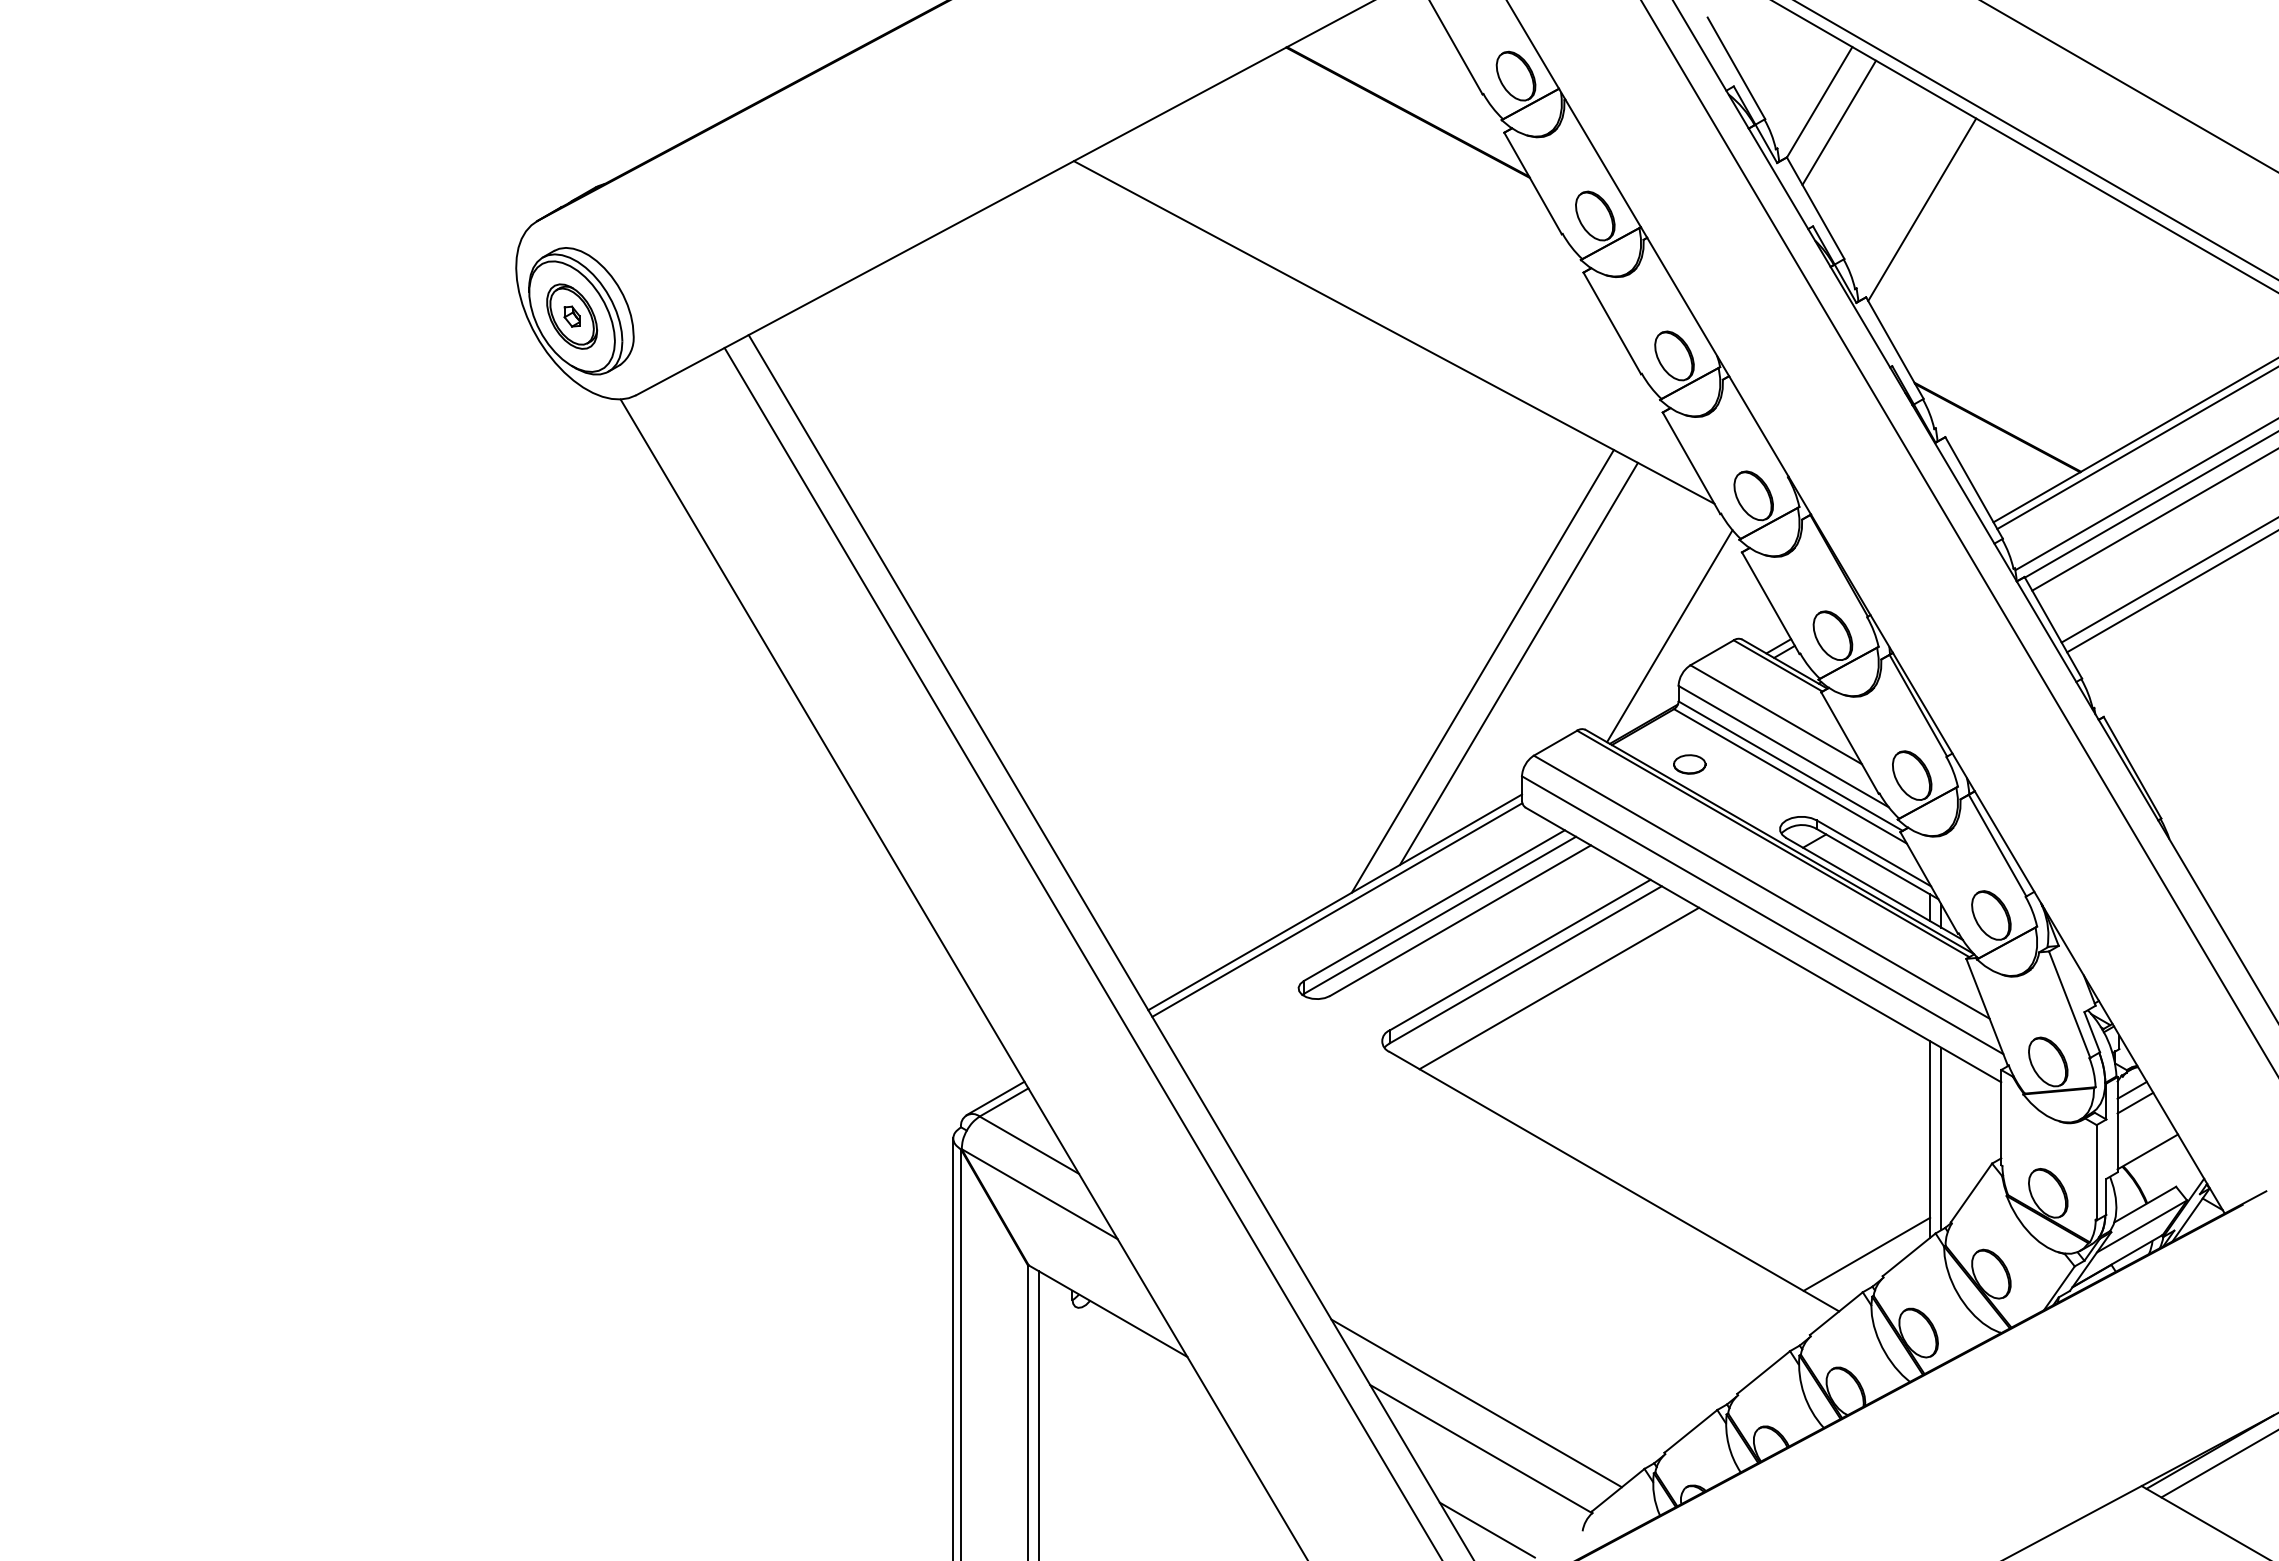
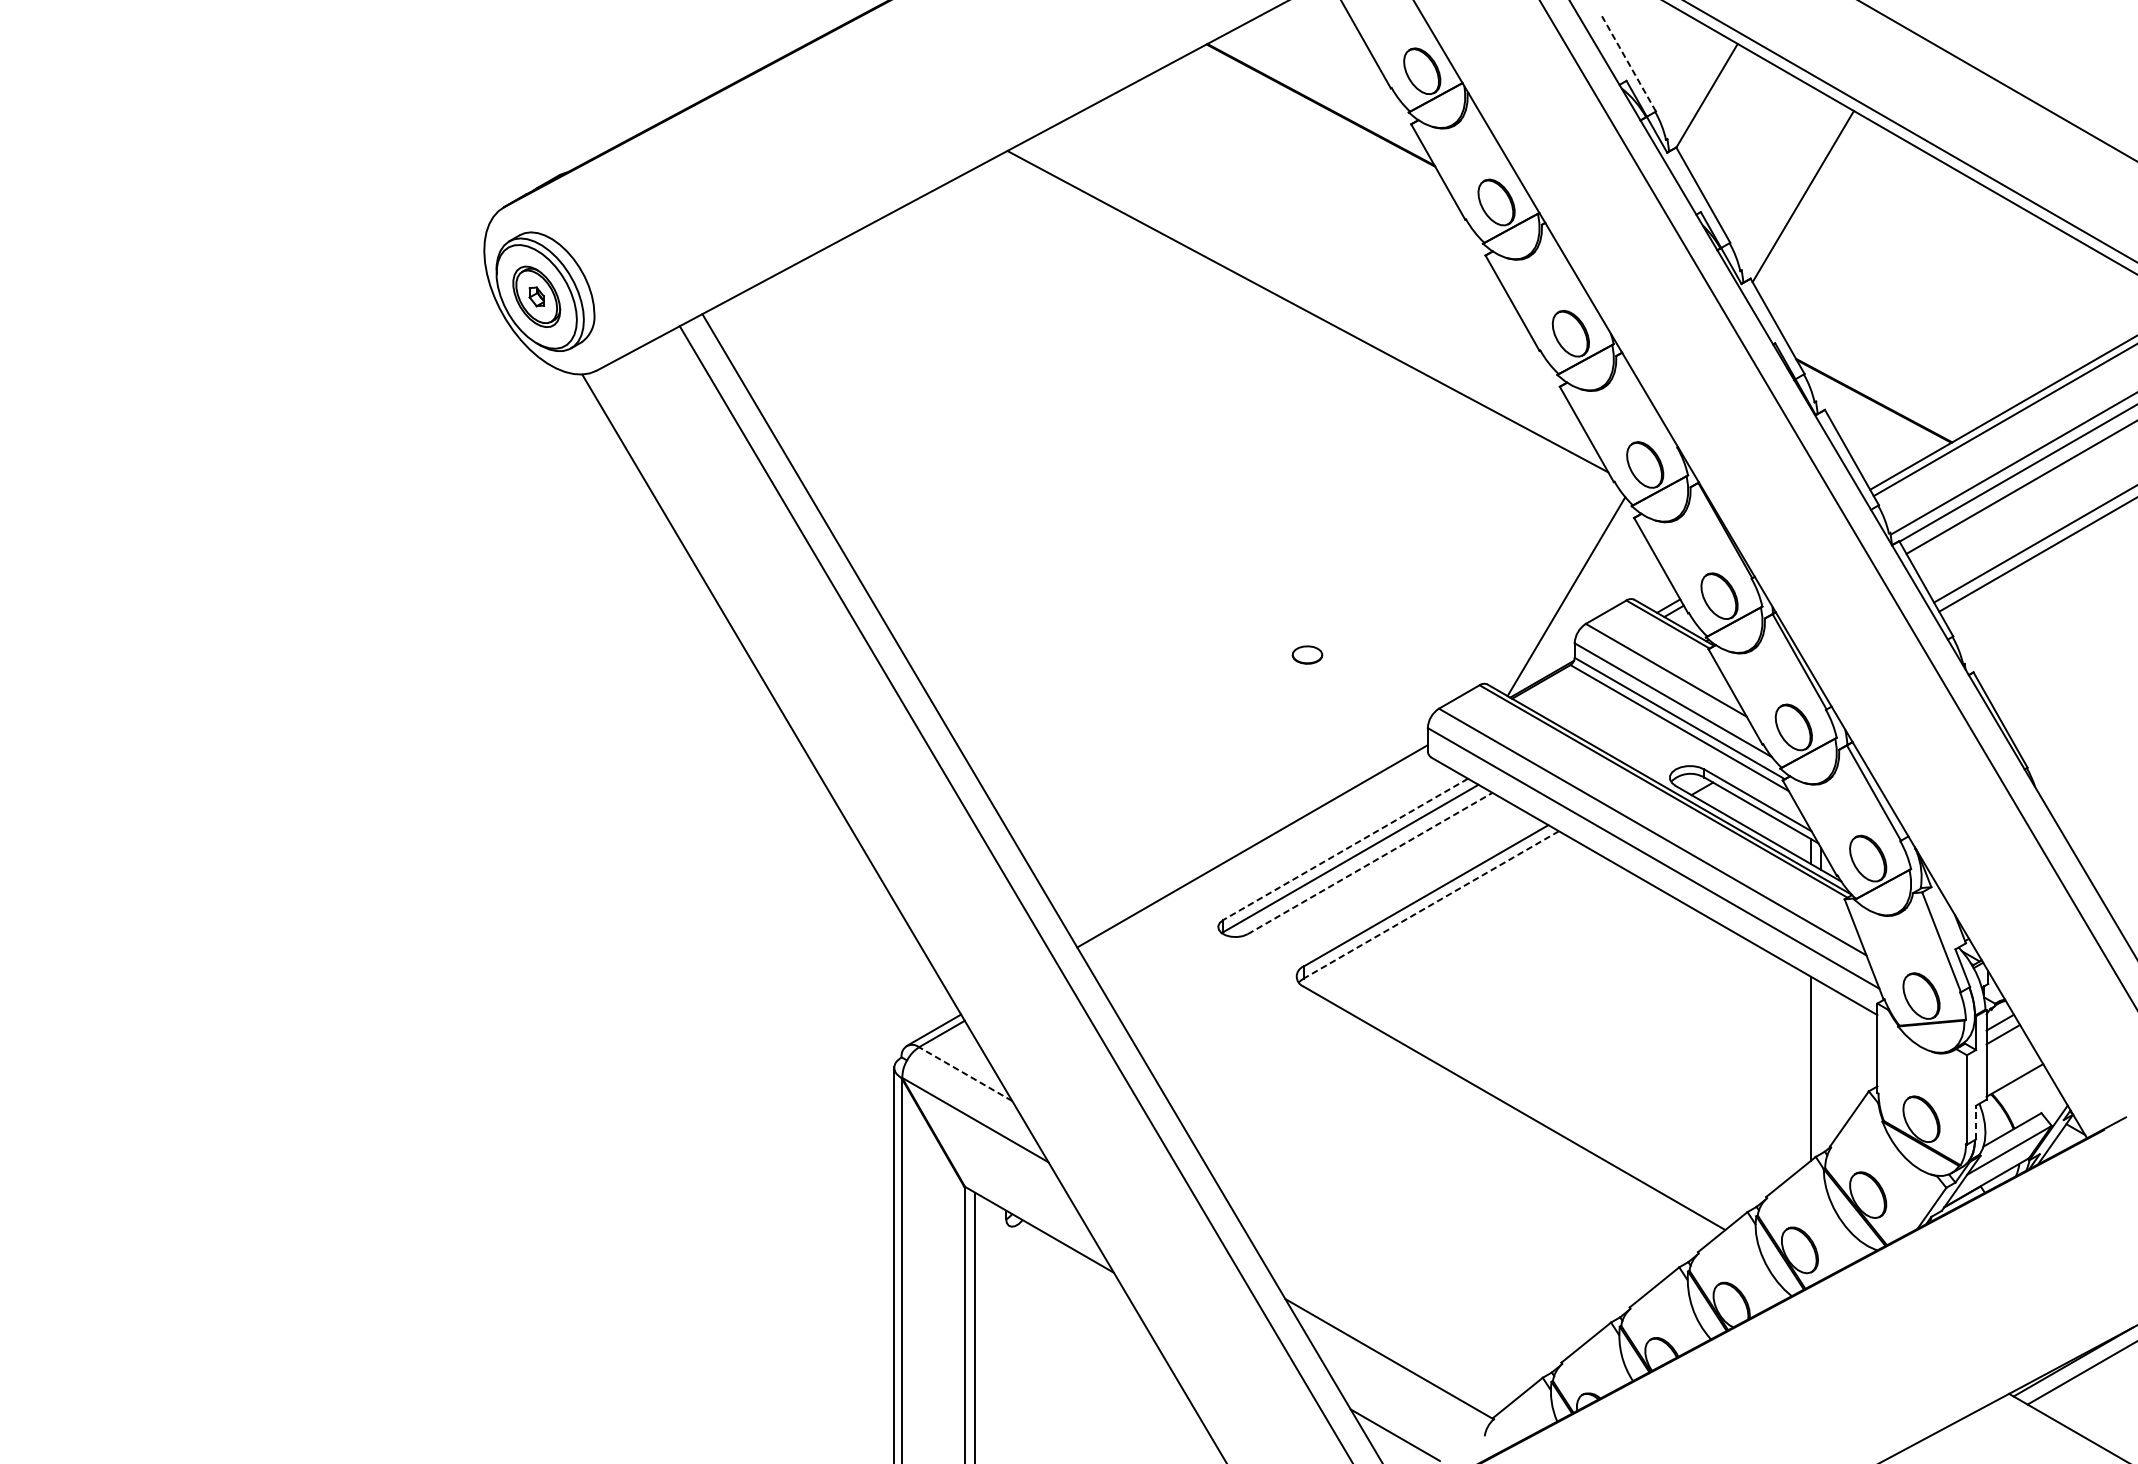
line: (1736, 67) -> (1629, 63), solid -> dashed
line: (1839, 122) -> (1725, 114), removed
line: (1518, 663) -> (1424, 622), removed
line: (1482, 670) -> (1390, 628), removed
part: (1689, 764) -> (1307, 655), moved
line: (1434, 905) -> (1345, 849), solid -> dashed
line: (1337, 909) -> (1254, 853), removed
line: (1460, 920) -> (1370, 863), solid -> dashed
line: (1525, 965) -> (1431, 905), solid -> dashed
line: (1559, 988) -> (1463, 927), removed
line: (1941, 1138) -> (1821, 1067), removed
line: (1028, 1144) -> (964, 1073), solid -> dashed
line: (2106, 1196) -> (1976, 1122), solid -> dashed
line: (1866, 1253) -> (1750, 1175), removed
line: (1476, 1403) -> (1385, 1316), removed

